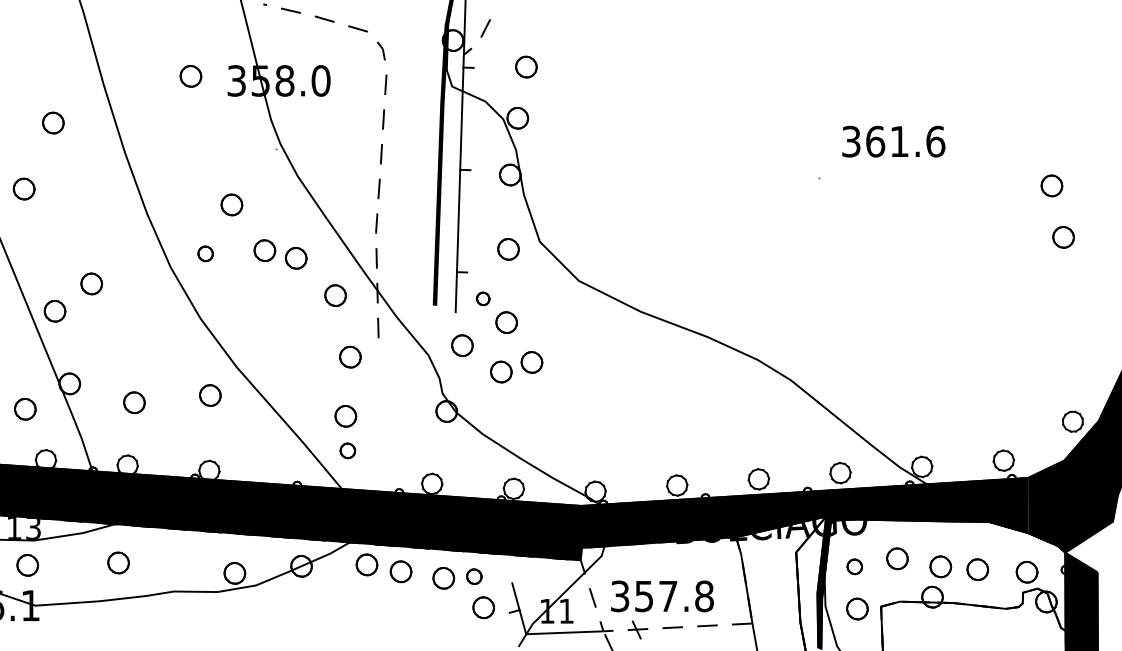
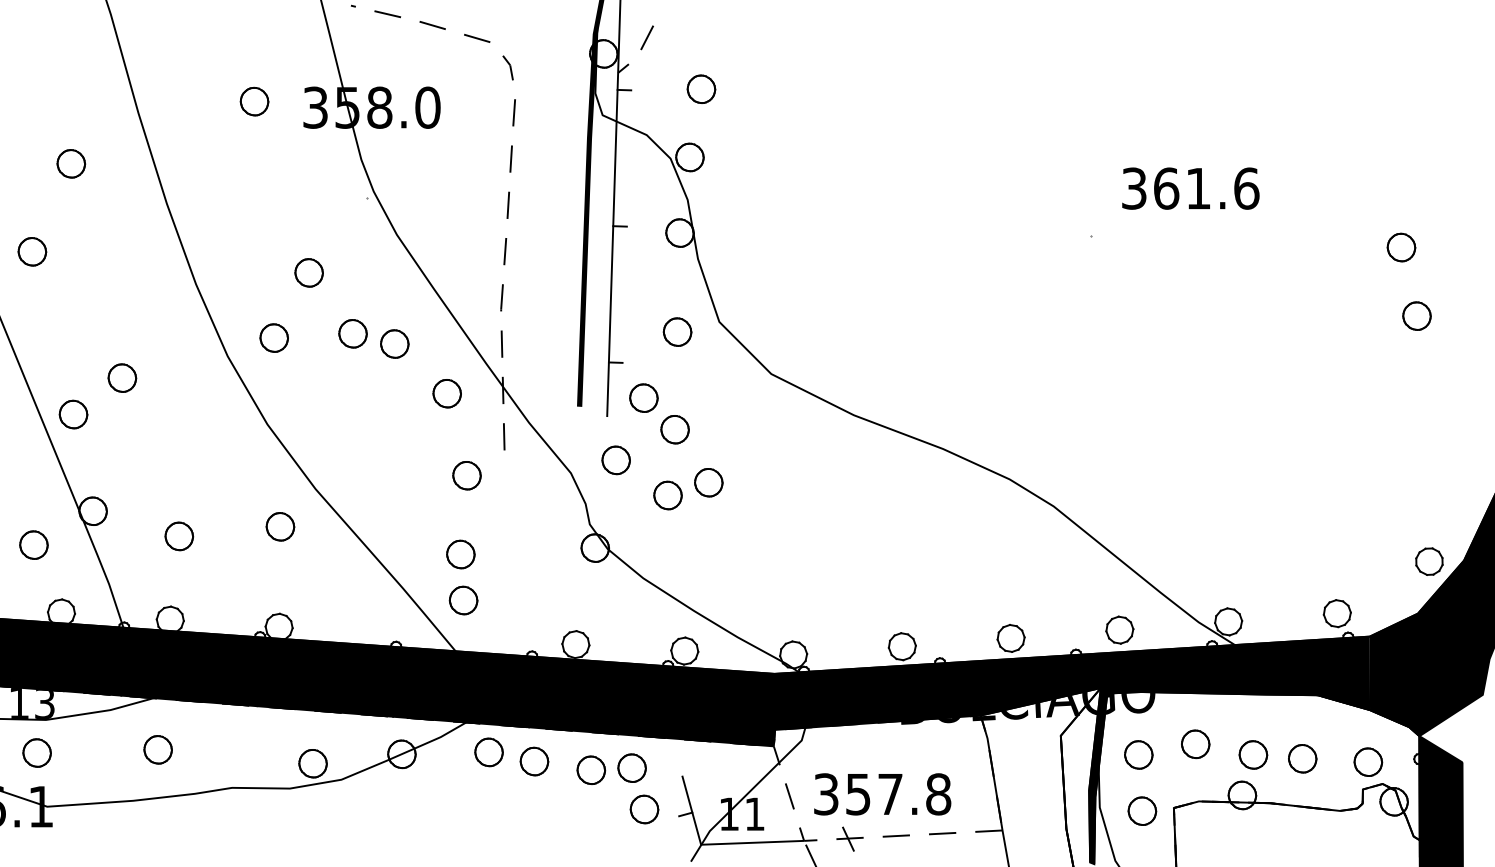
part: (205, 253) -> (273, 337), size x1.43
part: (482, 298) -> (643, 397), size x1.67
part: (347, 450) -> (463, 600), size x1.43
part: (854, 566) -> (1138, 754), size x1.43
part: (473, 576) -> (631, 767), size x1.43

